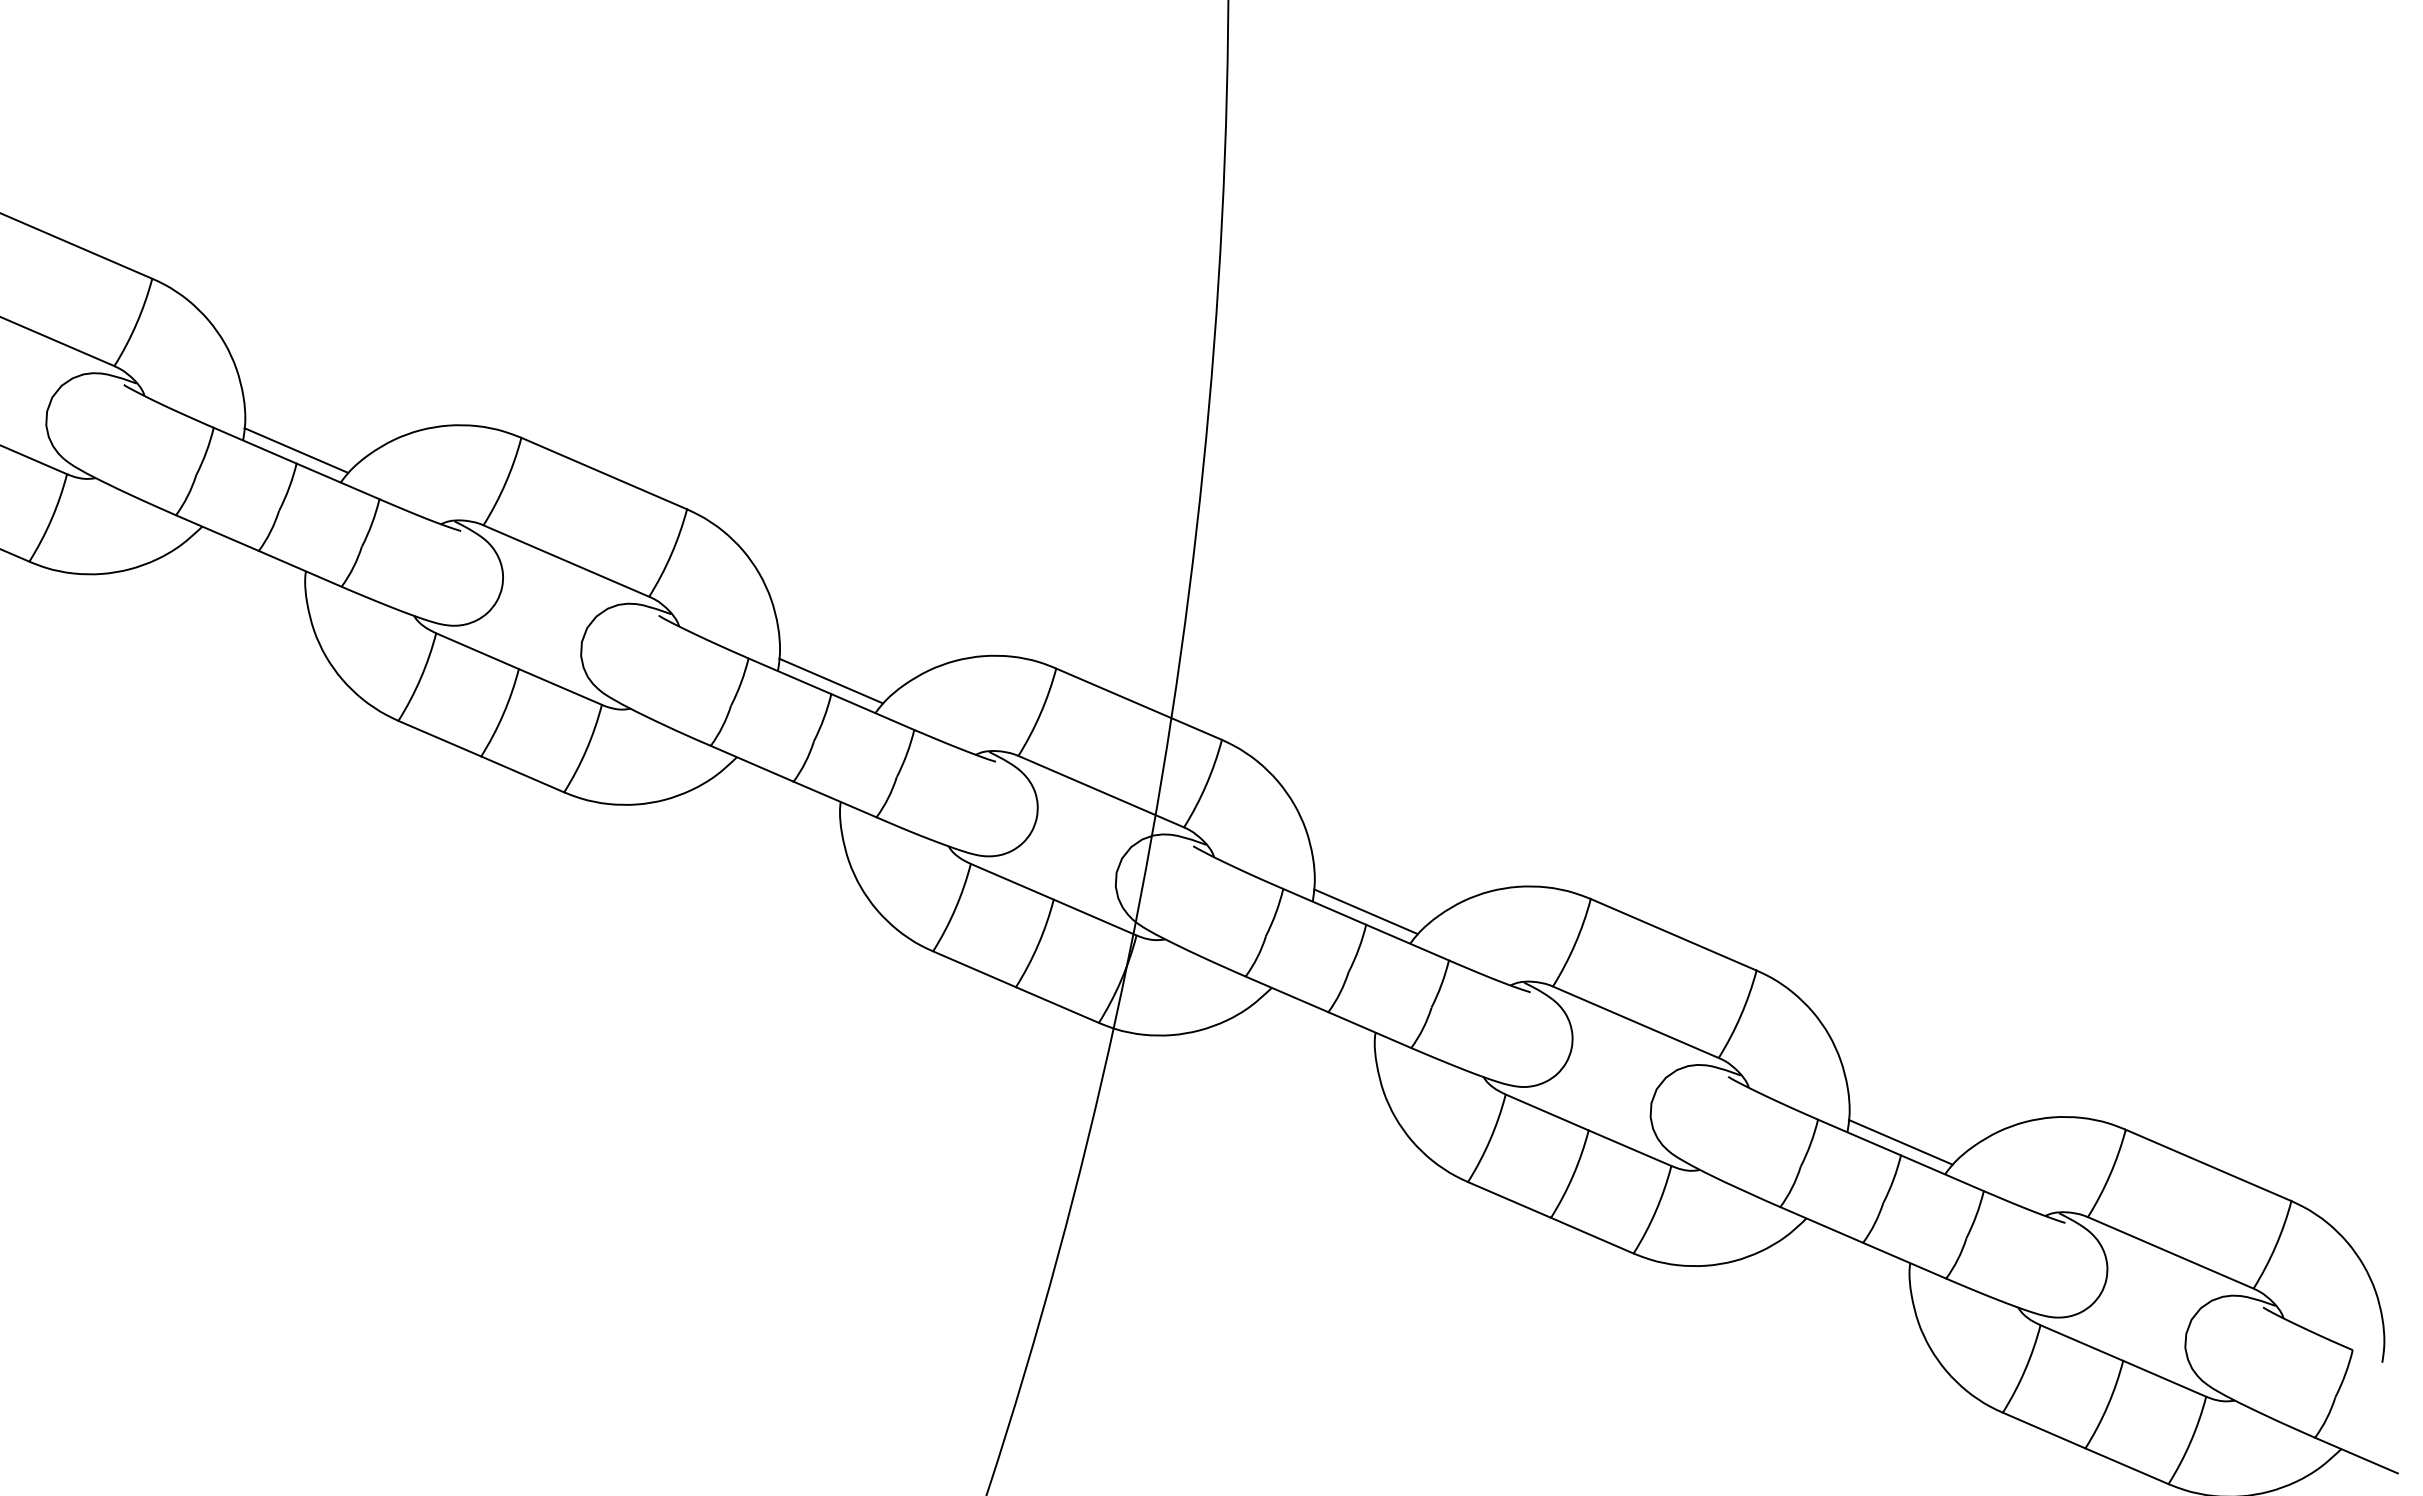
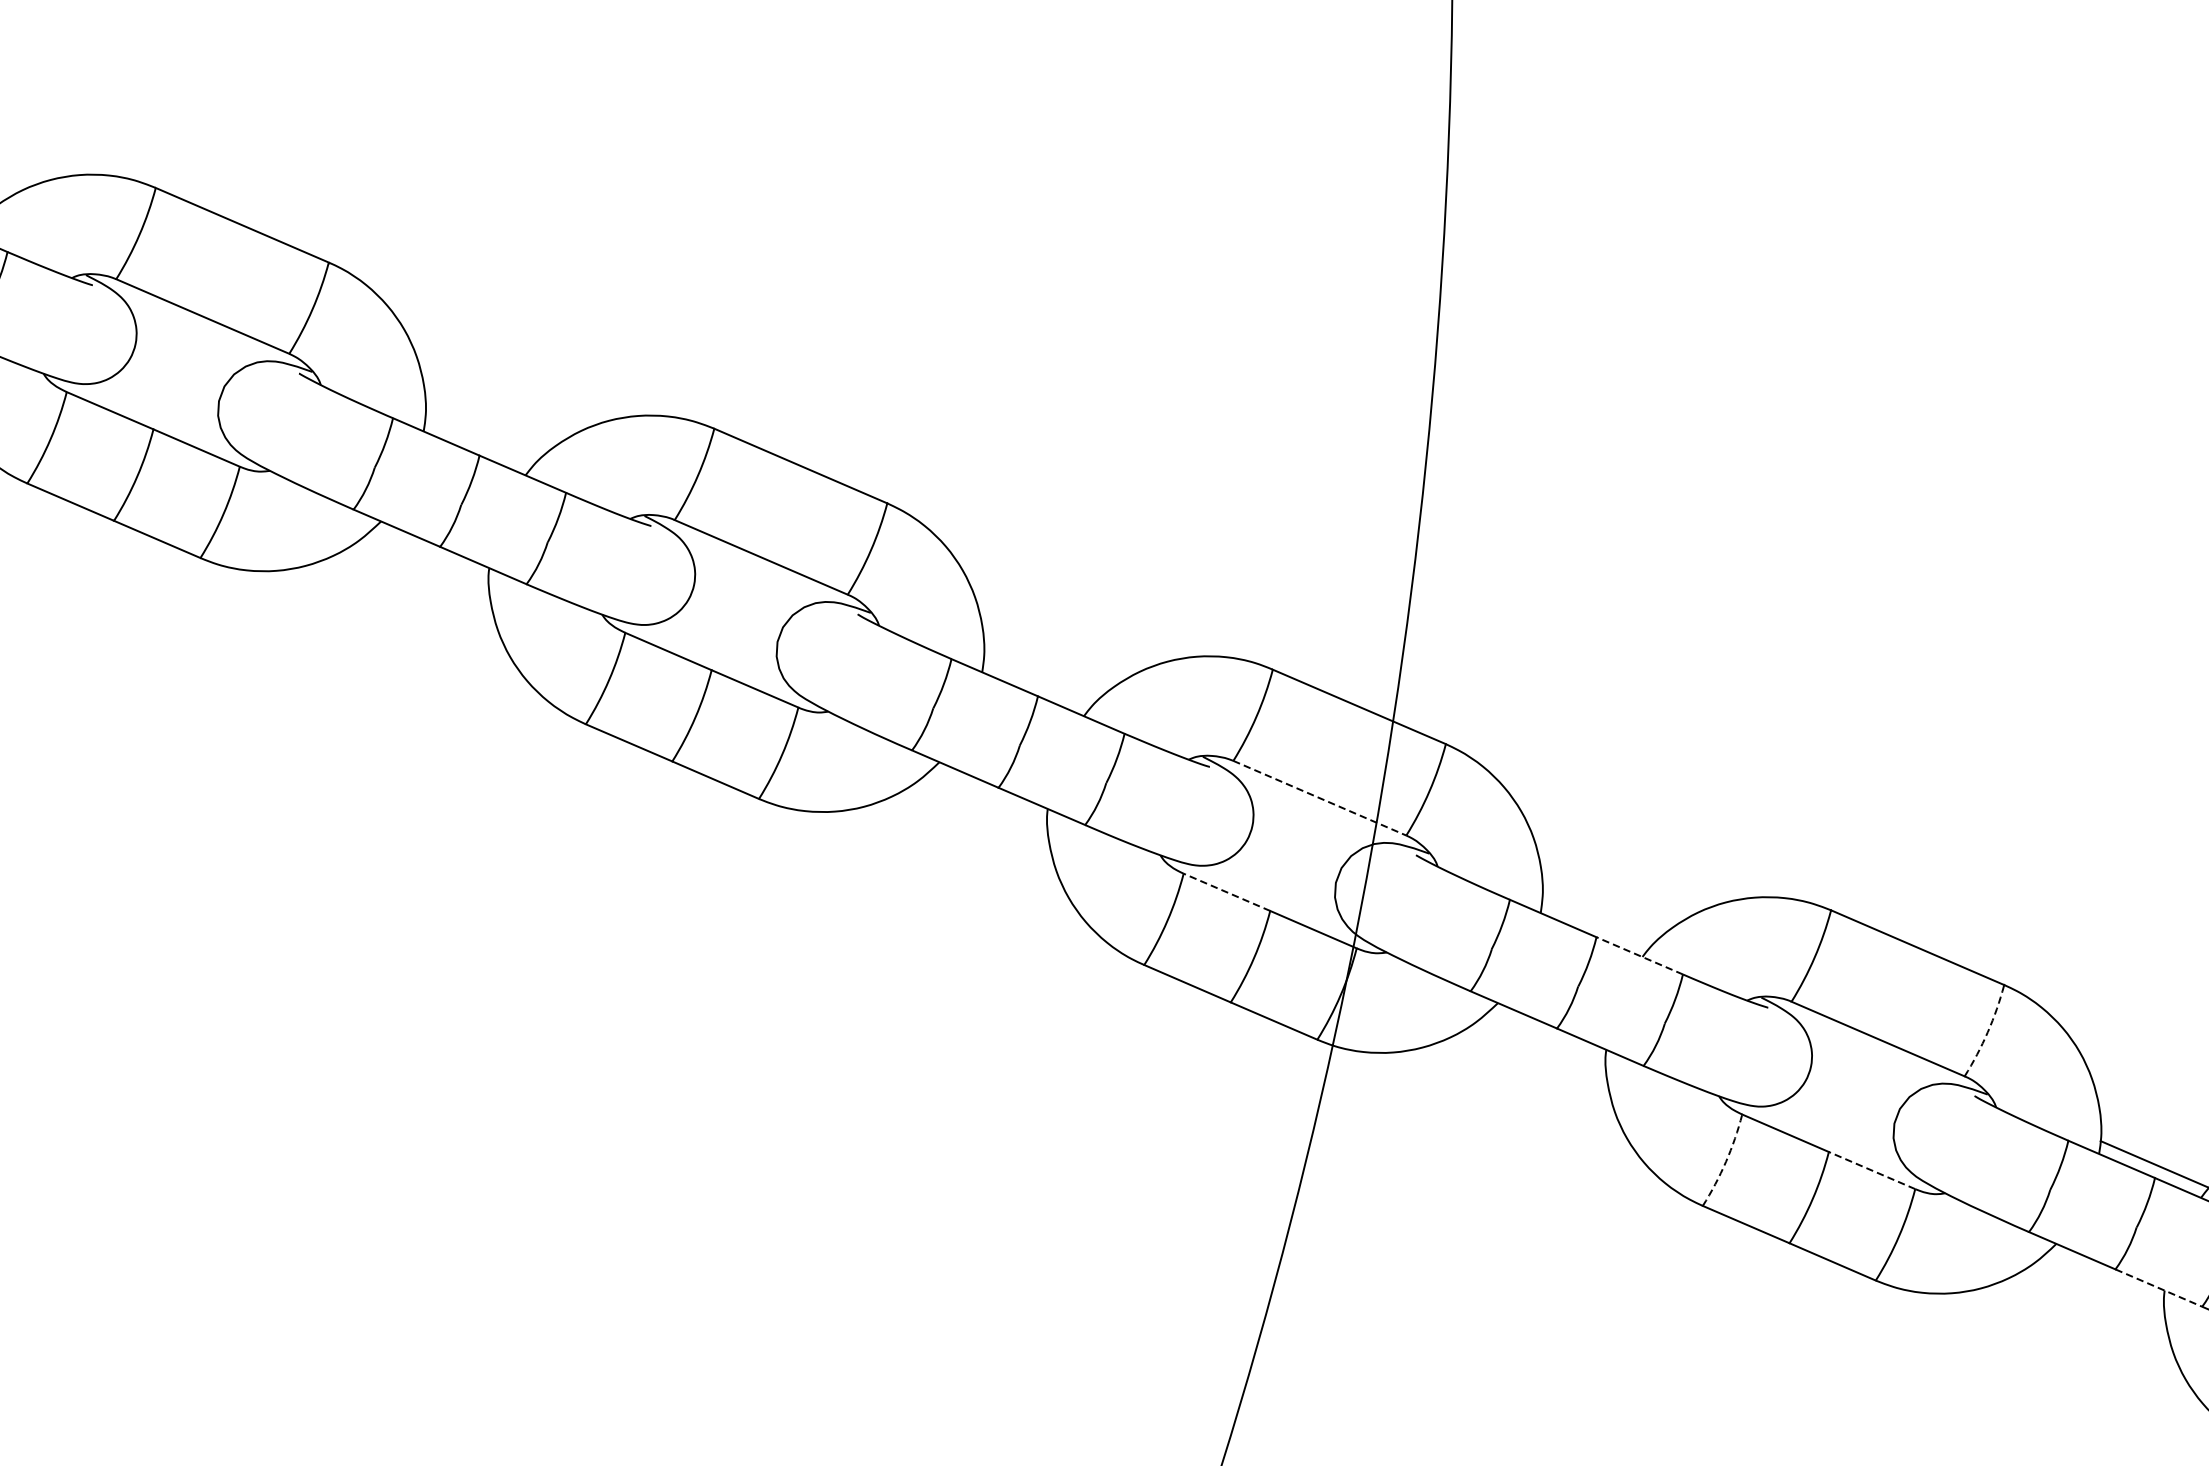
line: (296, 450) -> (479, 441), removed
line: (831, 680) -> (1038, 682), removed
line: (1101, 791) -> (1320, 798), solid -> dashed
line: (1011, 881) -> (1226, 892), solid -> dashed
line: (1365, 911) -> (1595, 923), removed
line: (1407, 942) -> (1639, 955), solid -> dashed
arc: (1740, 1015) -> (1987, 1031), solid -> dashed
arc: (1490, 1139) -> (1726, 1161), solid -> dashed
line: (1629, 1147) -> (1871, 1169), solid -> dashed
line: (1905, 1260) -> (2159, 1287), solid -> dashed

